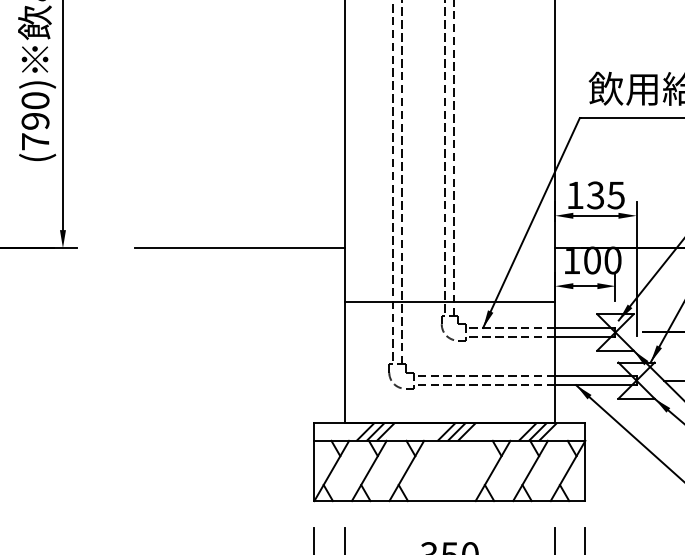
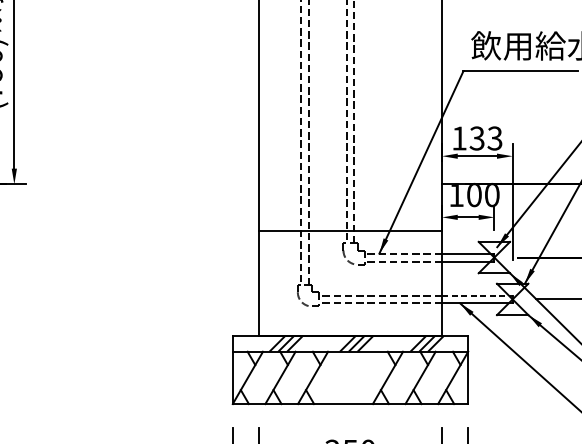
text: (616, 194) -> (495, 137), 135 -> 133
line: (239, 248) -> (167, 184), removed
line: (595, 376) -> (477, 295), solid -> dashed

